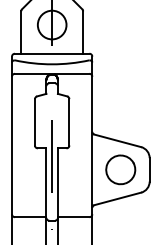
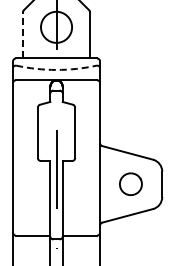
line: (20, 32) -> (22, 35), solid -> dashed
arc: (52, 63) -> (56, 69), solid -> dashed
part: (120, 169) -> (130, 183), size x0.7

